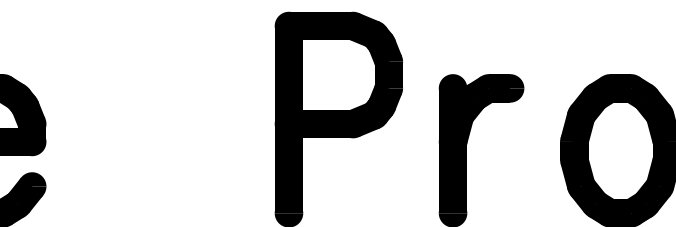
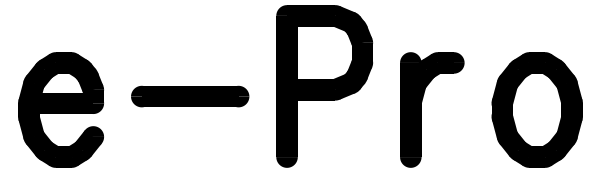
part: (160, 132) -> (190, 96), added

